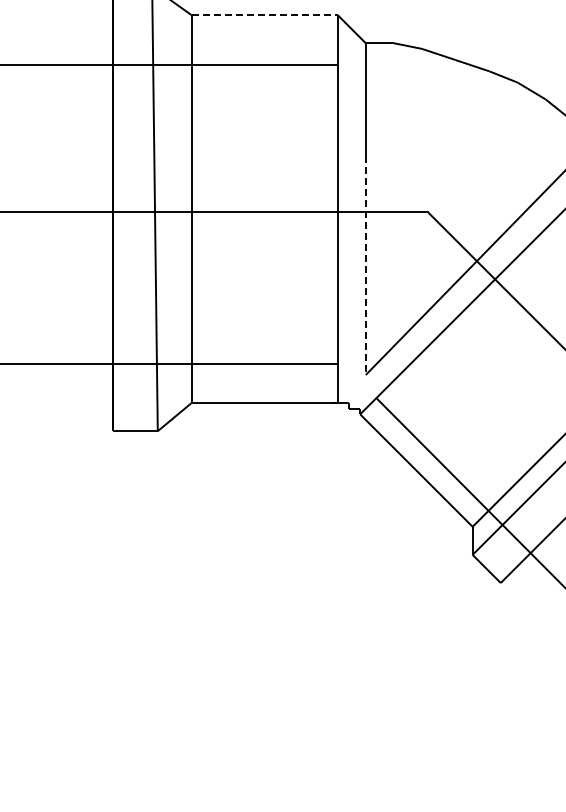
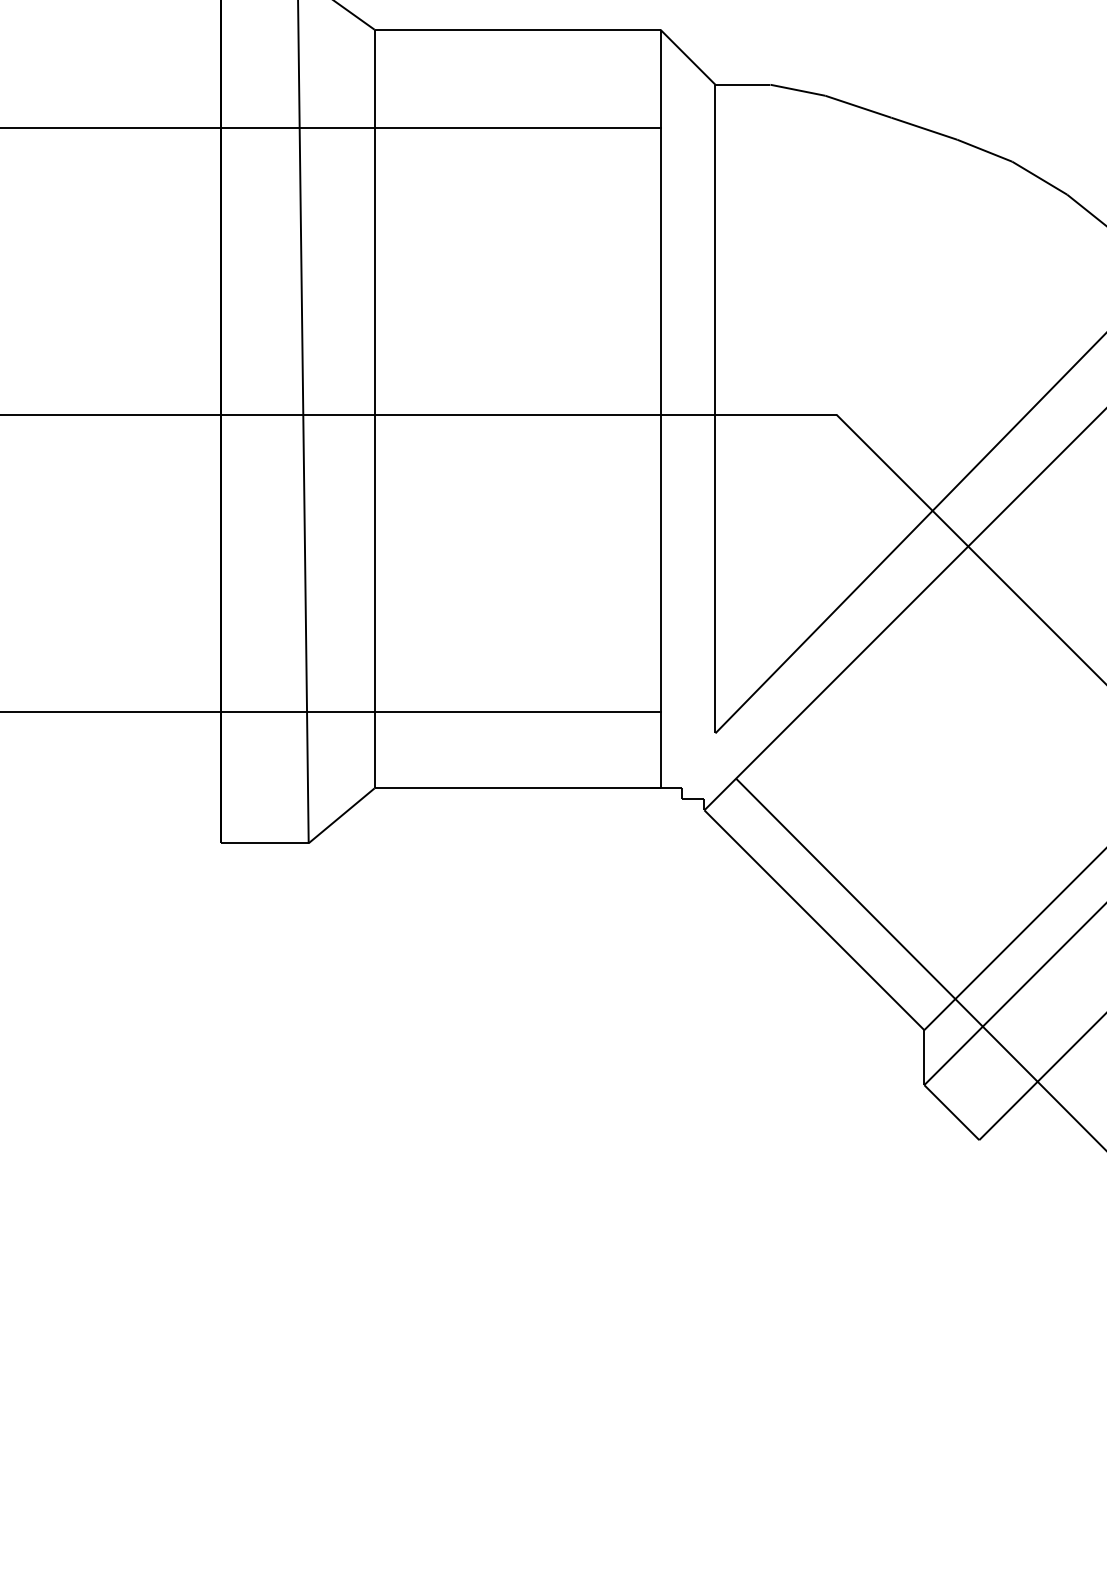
line: (265, 15) -> (519, 30), dashed -> solid
line: (365, 265) -> (714, 519), dashed -> solid

